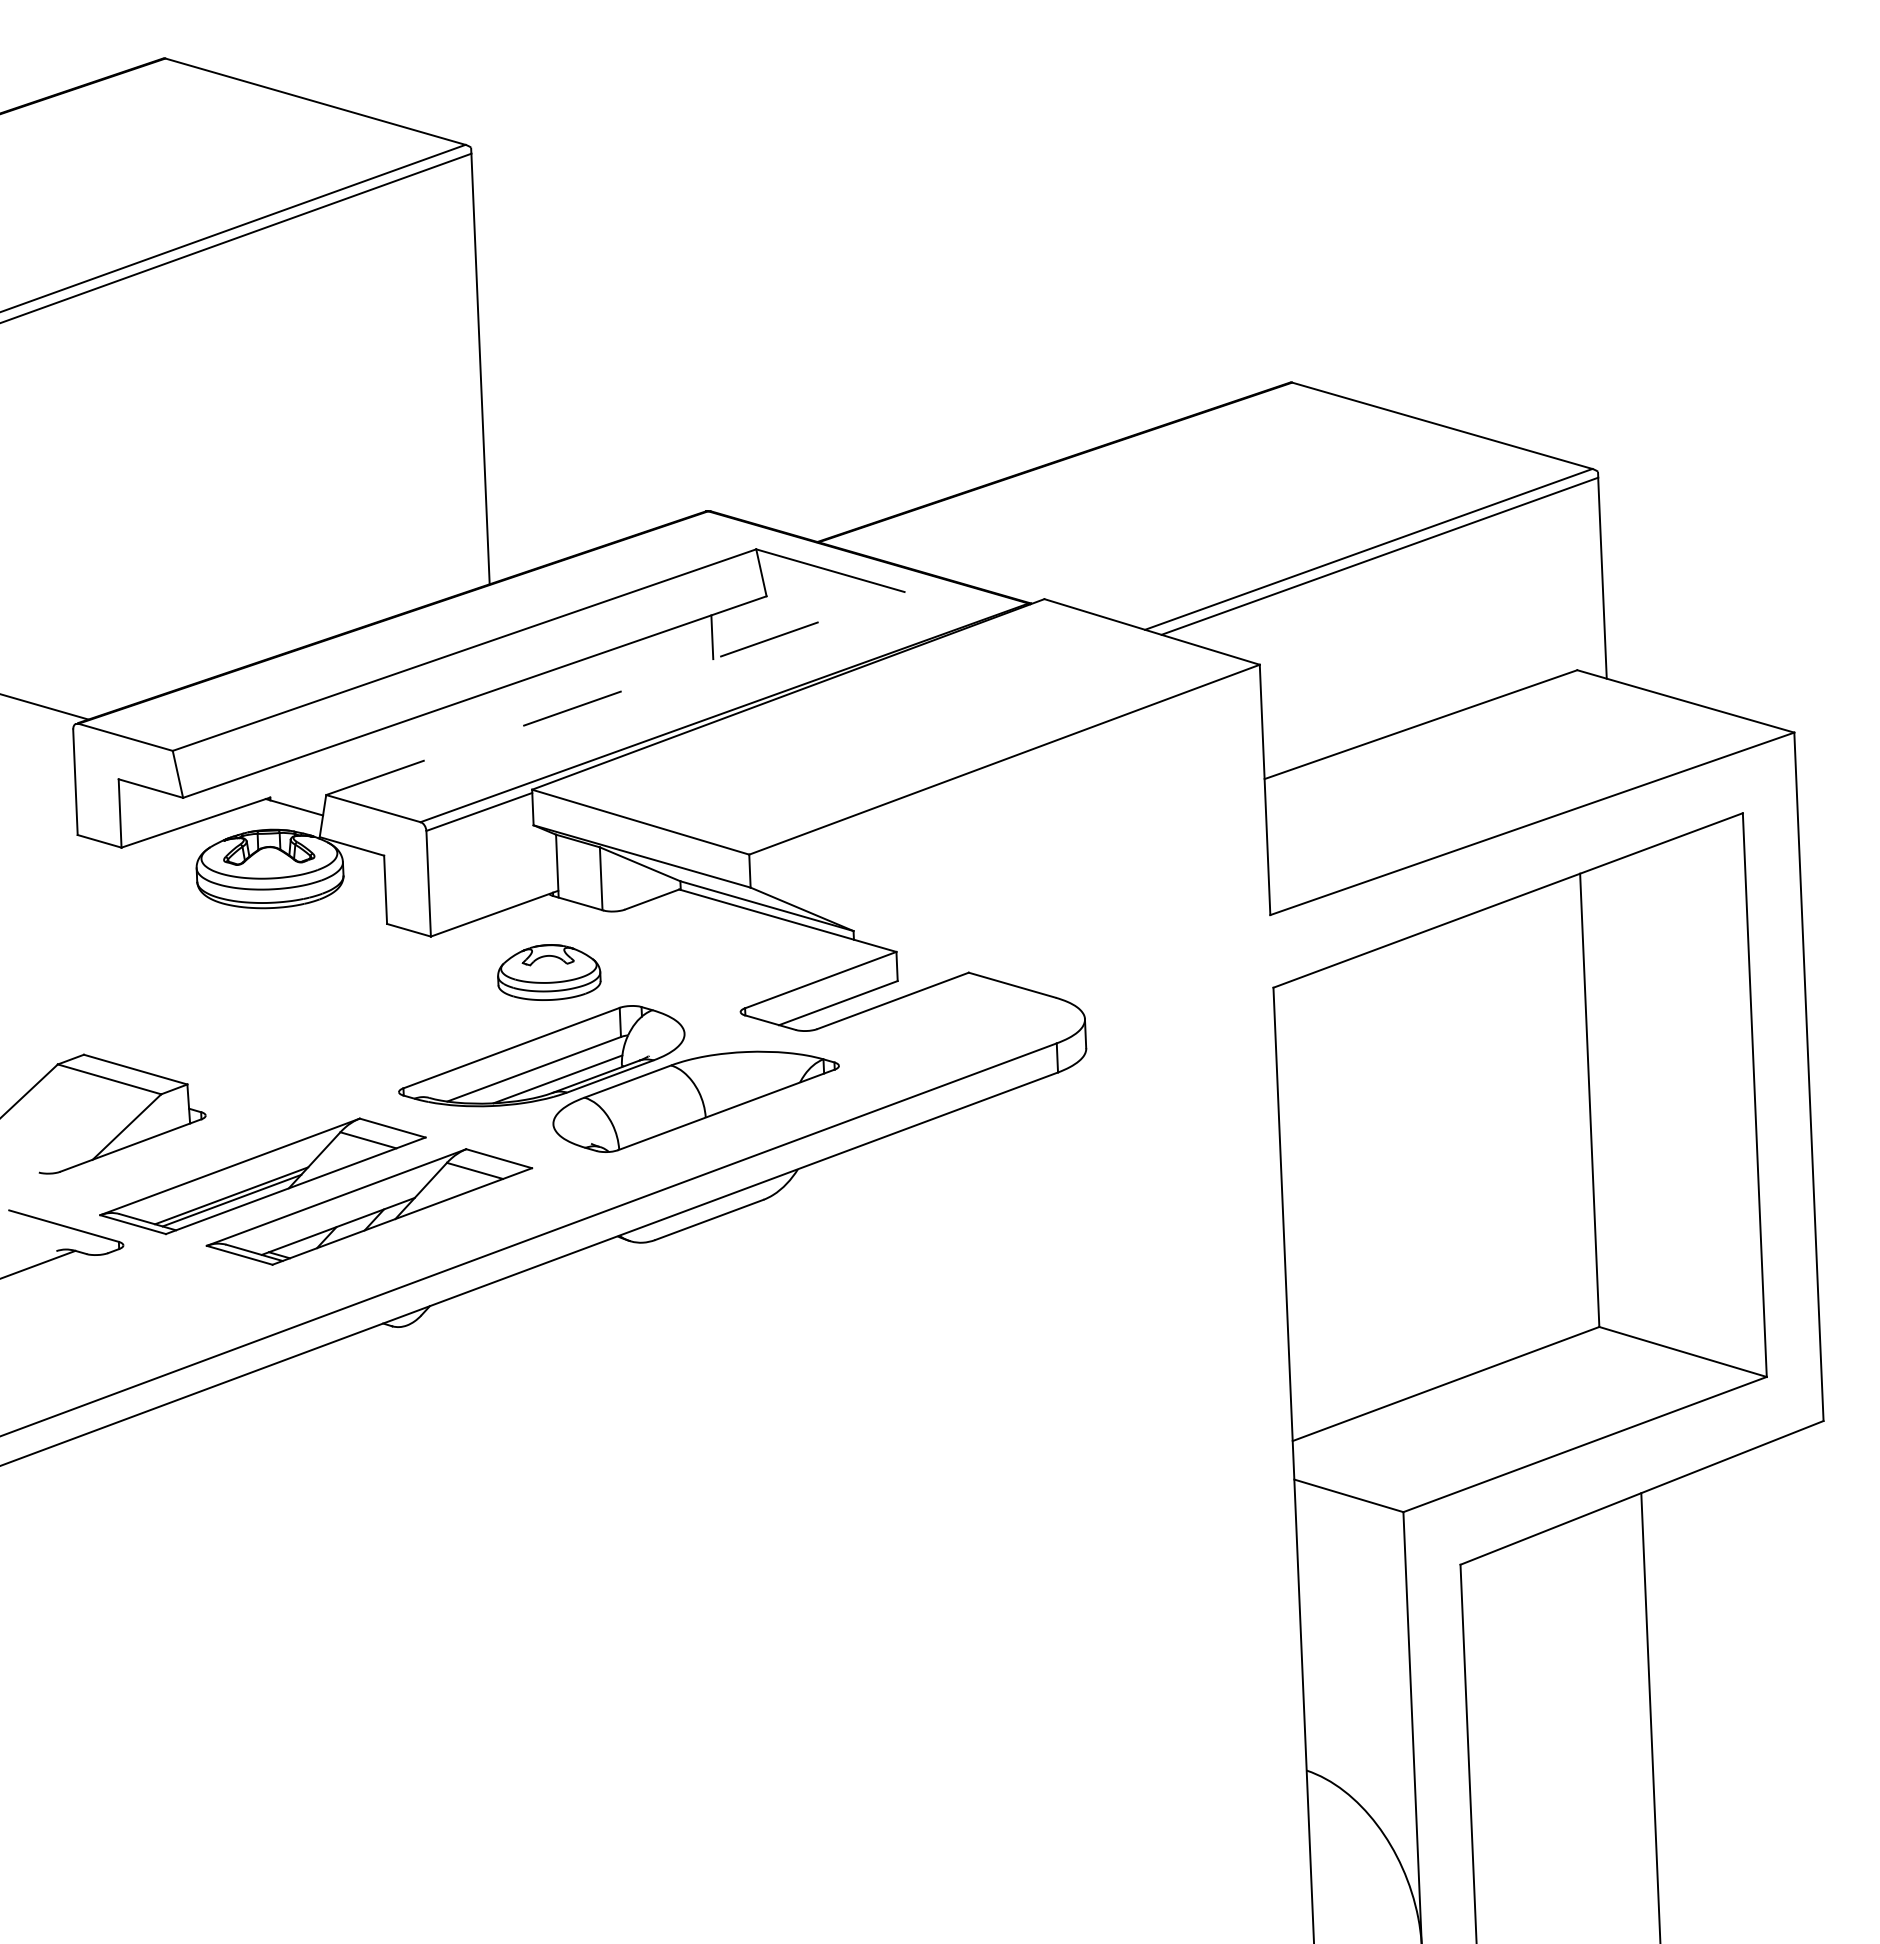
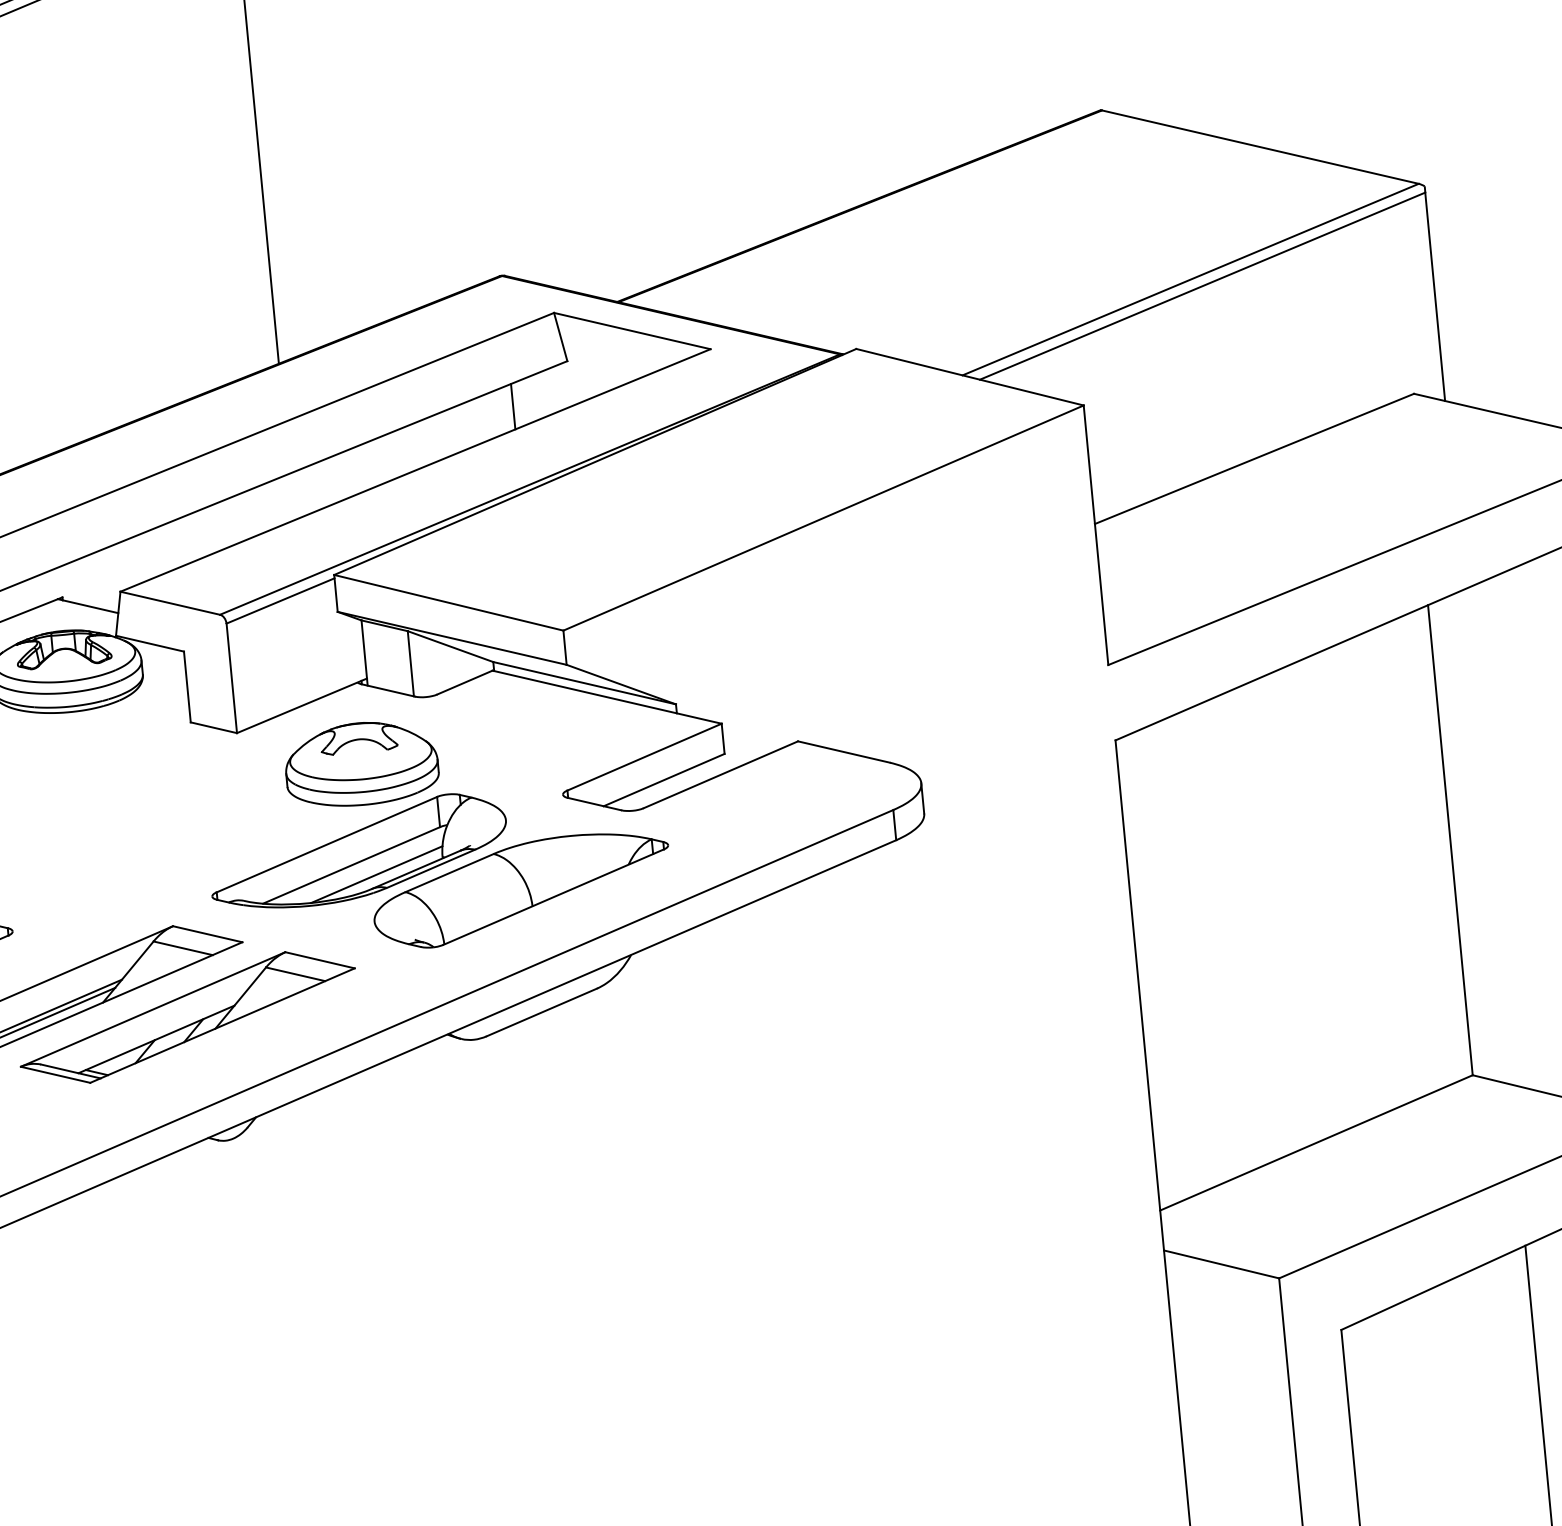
line: (615, 693) -> (415, 470), dashed -> solid
part: (549, 972) -> (362, 763), size x1.43

